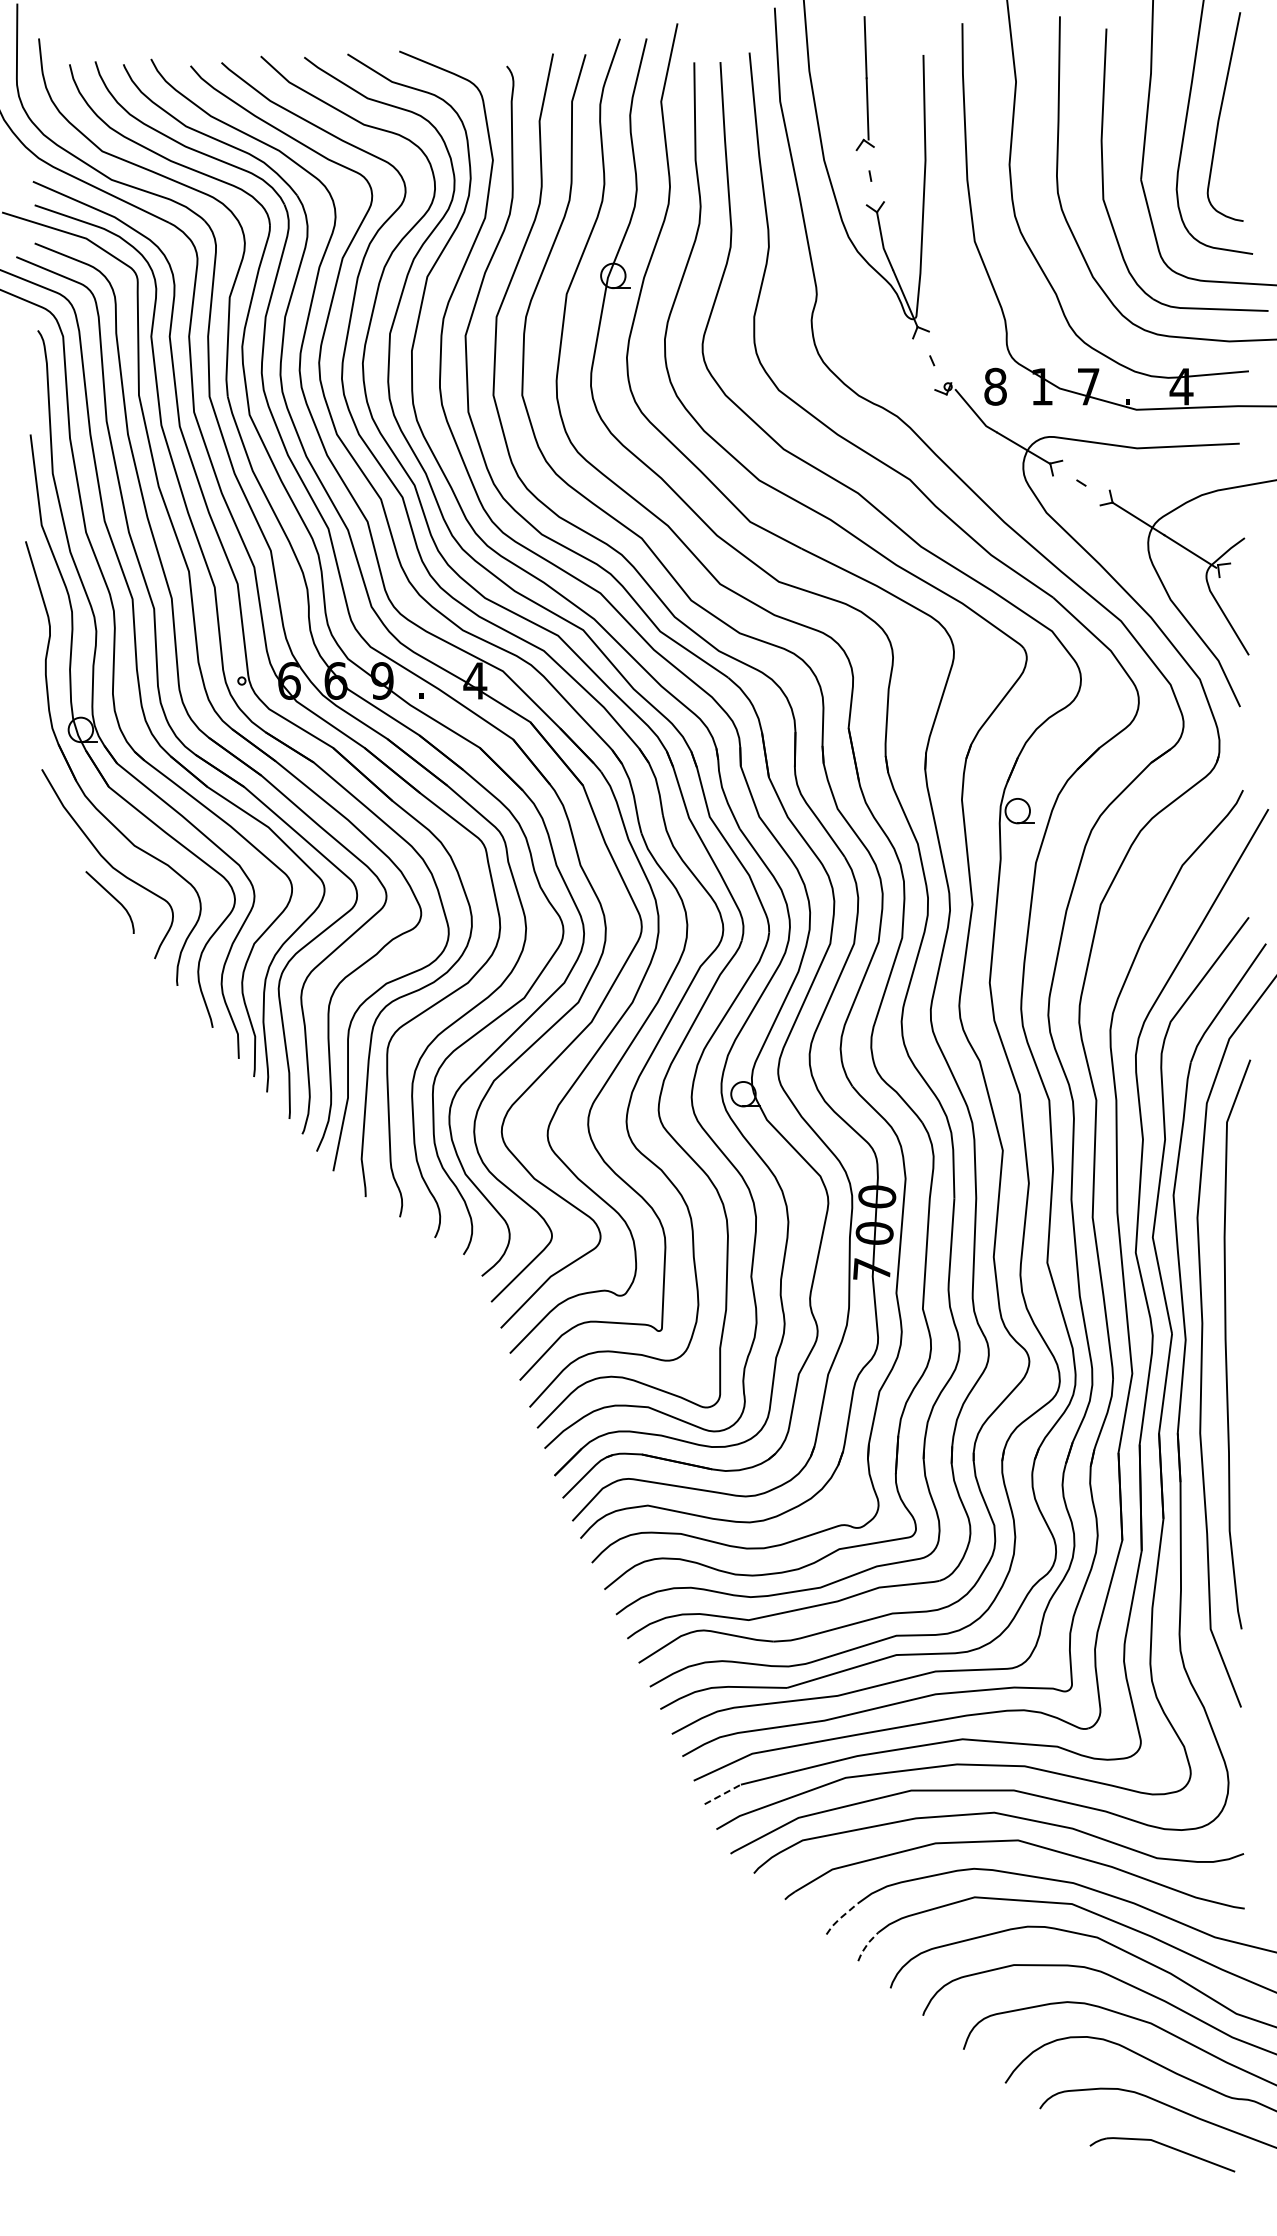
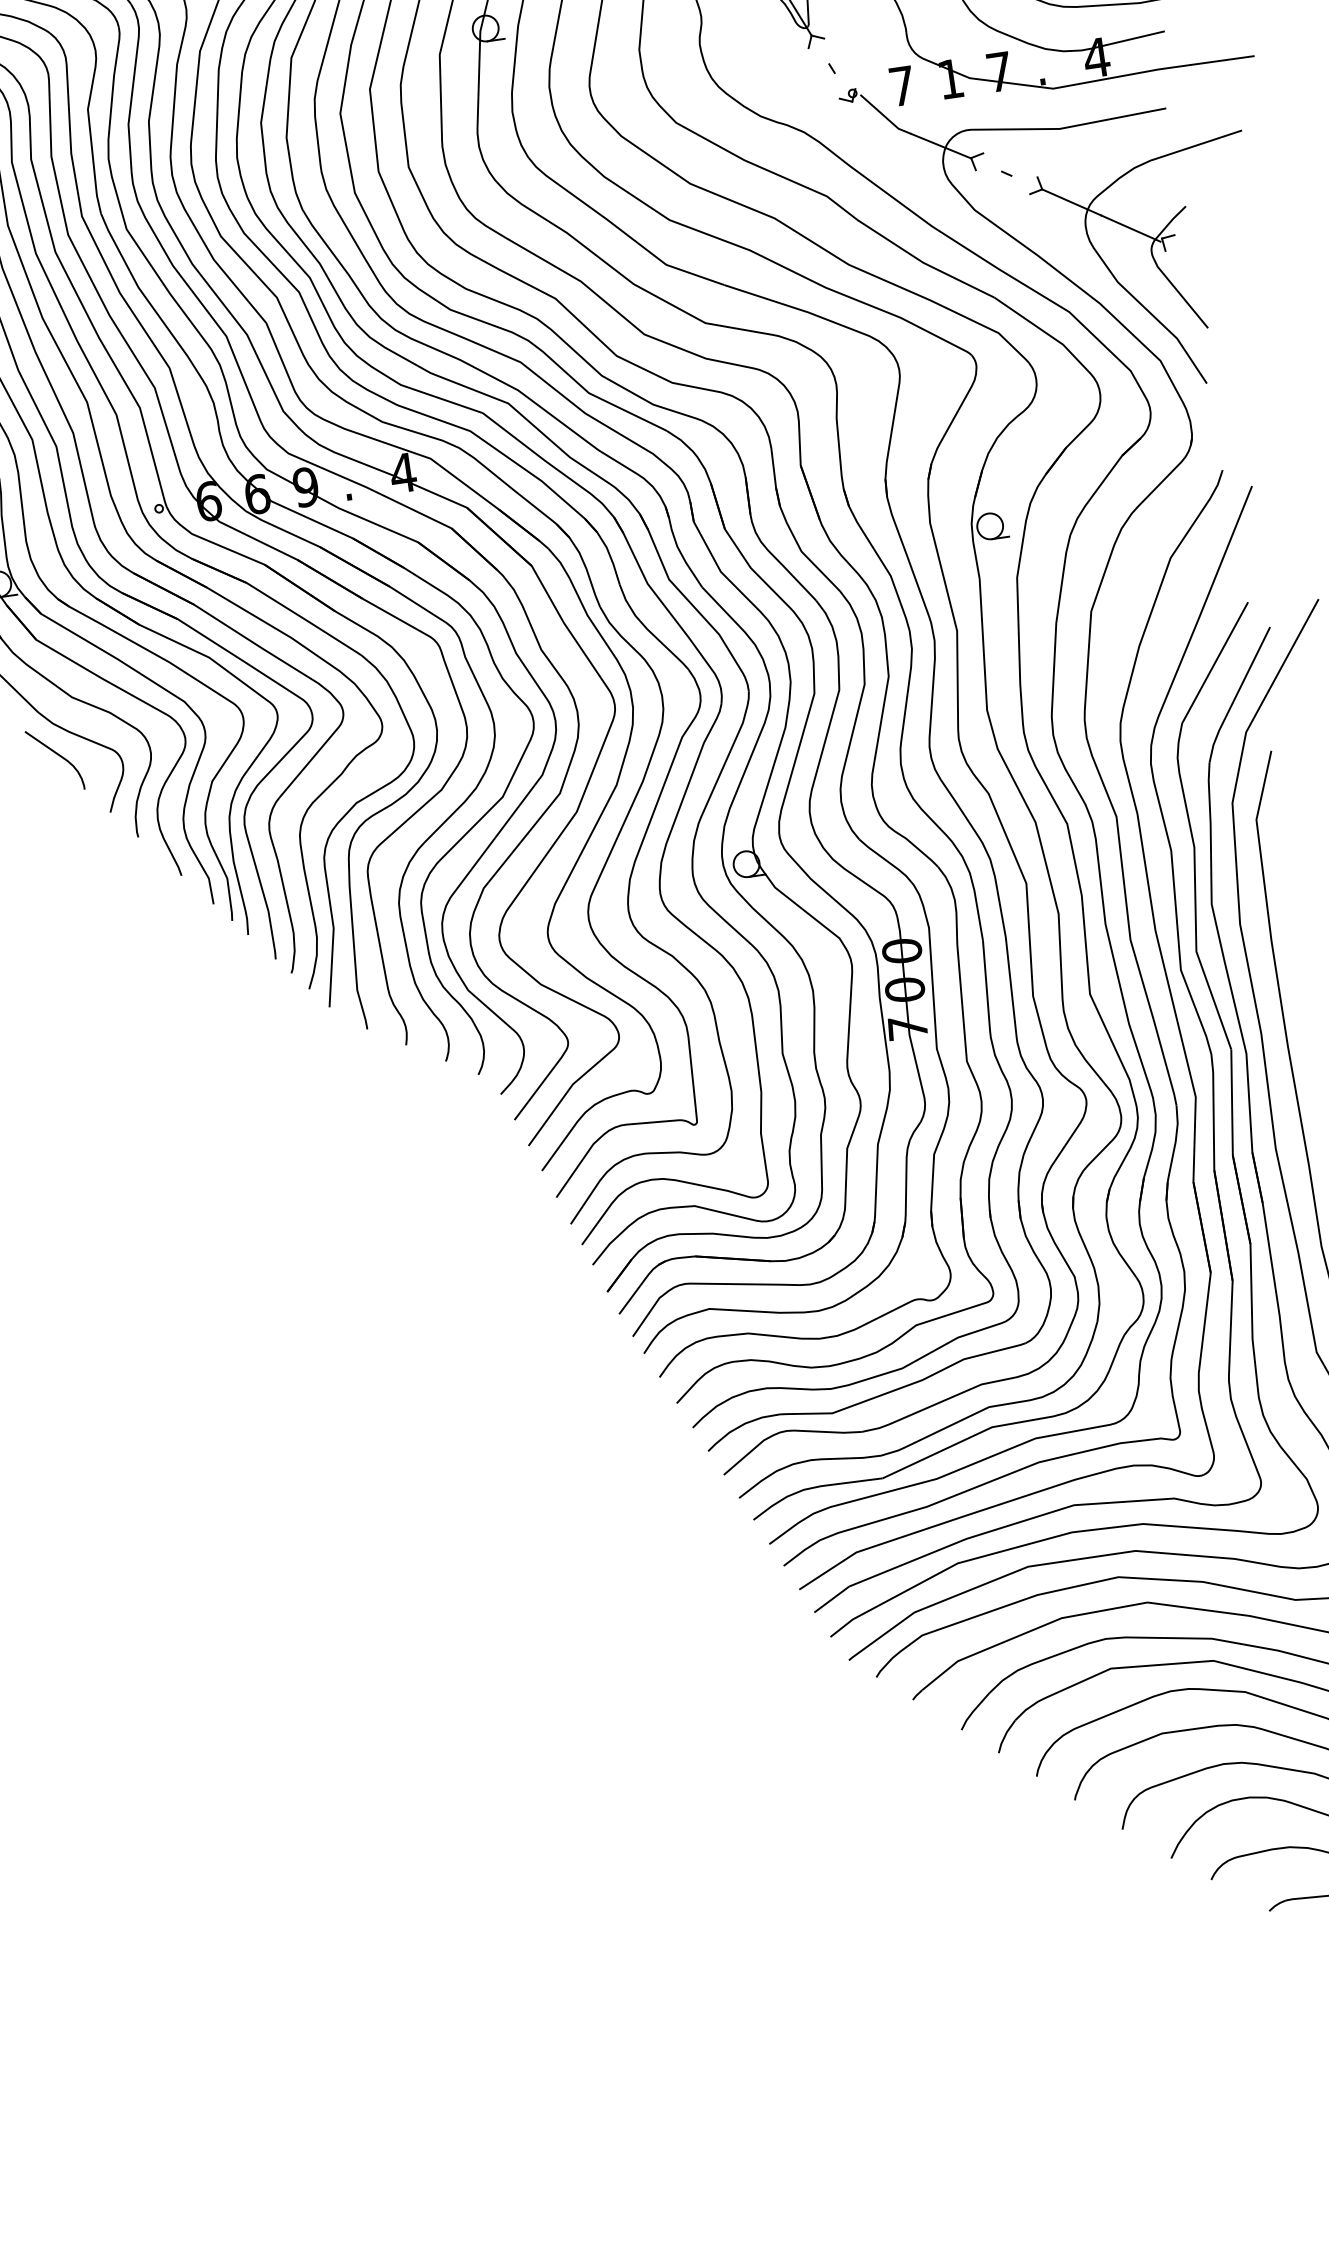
text: (995, 386) -> (902, 85), 8 -> 7
line: (722, 1794) -> (831, 1599), dashed -> solid
line: (839, 1918) -> (972, 1711), dashed -> solid
line: (866, 1945) -> (1005, 1735), dashed -> solid

